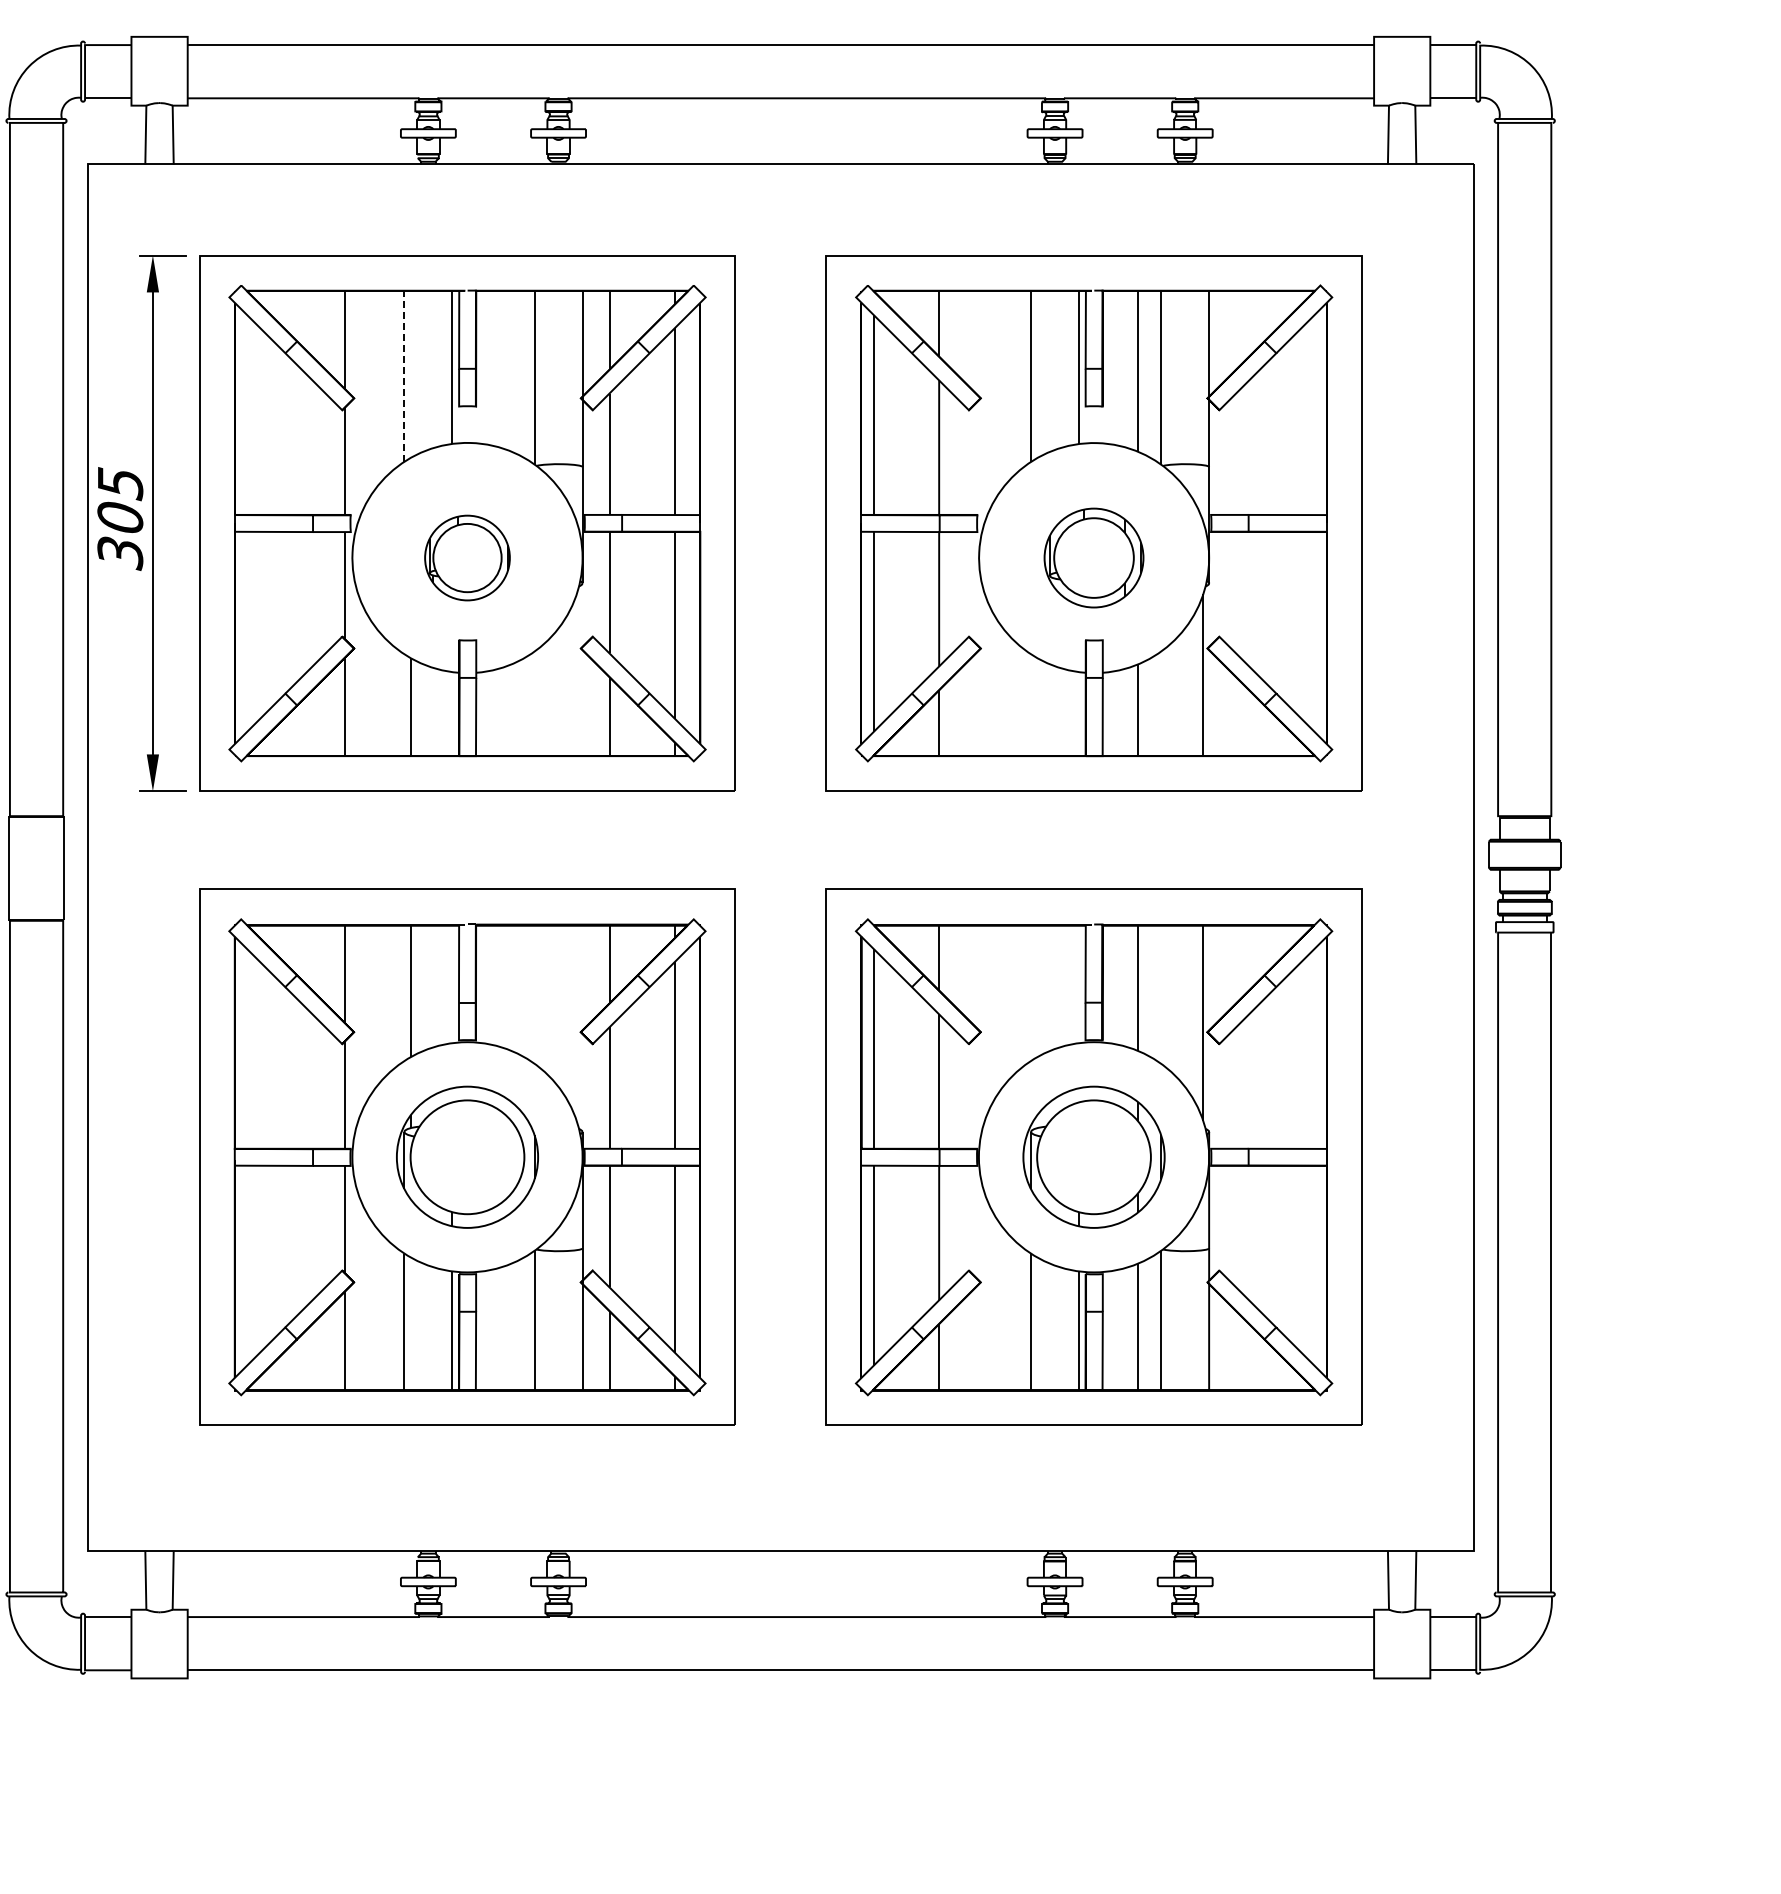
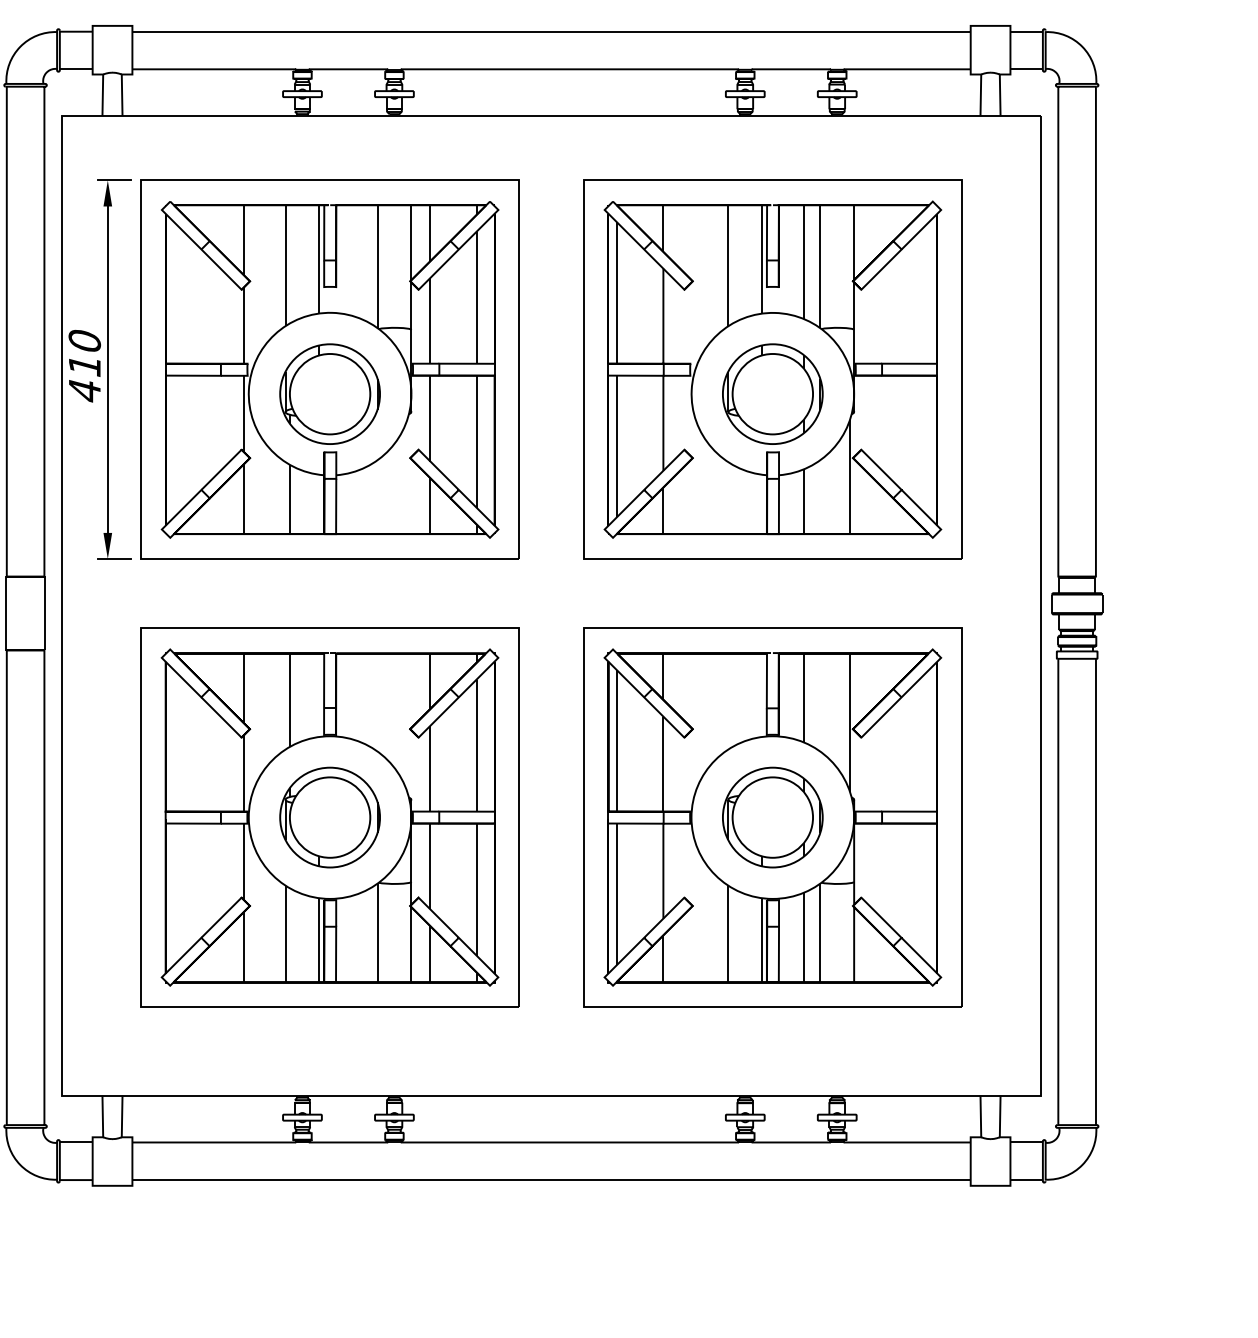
line: (404, 375) -> (285, 265), dashed -> solid
text: (120, 518) -> (84, 366), 305 -> 410
part: (467, 557) -> (330, 393), size x1.67
part: (1093, 557) -> (772, 393), size x1.43

